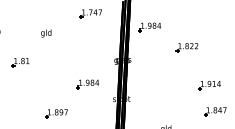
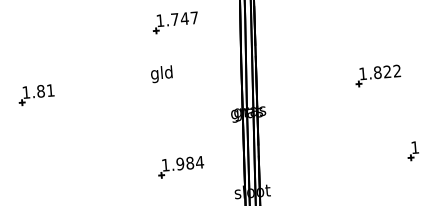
part: (149, 27) -> (297, 40), removed
text: (46, 33) -> (162, 74), moved
part: (20, 62) -> (36, 94), moved

